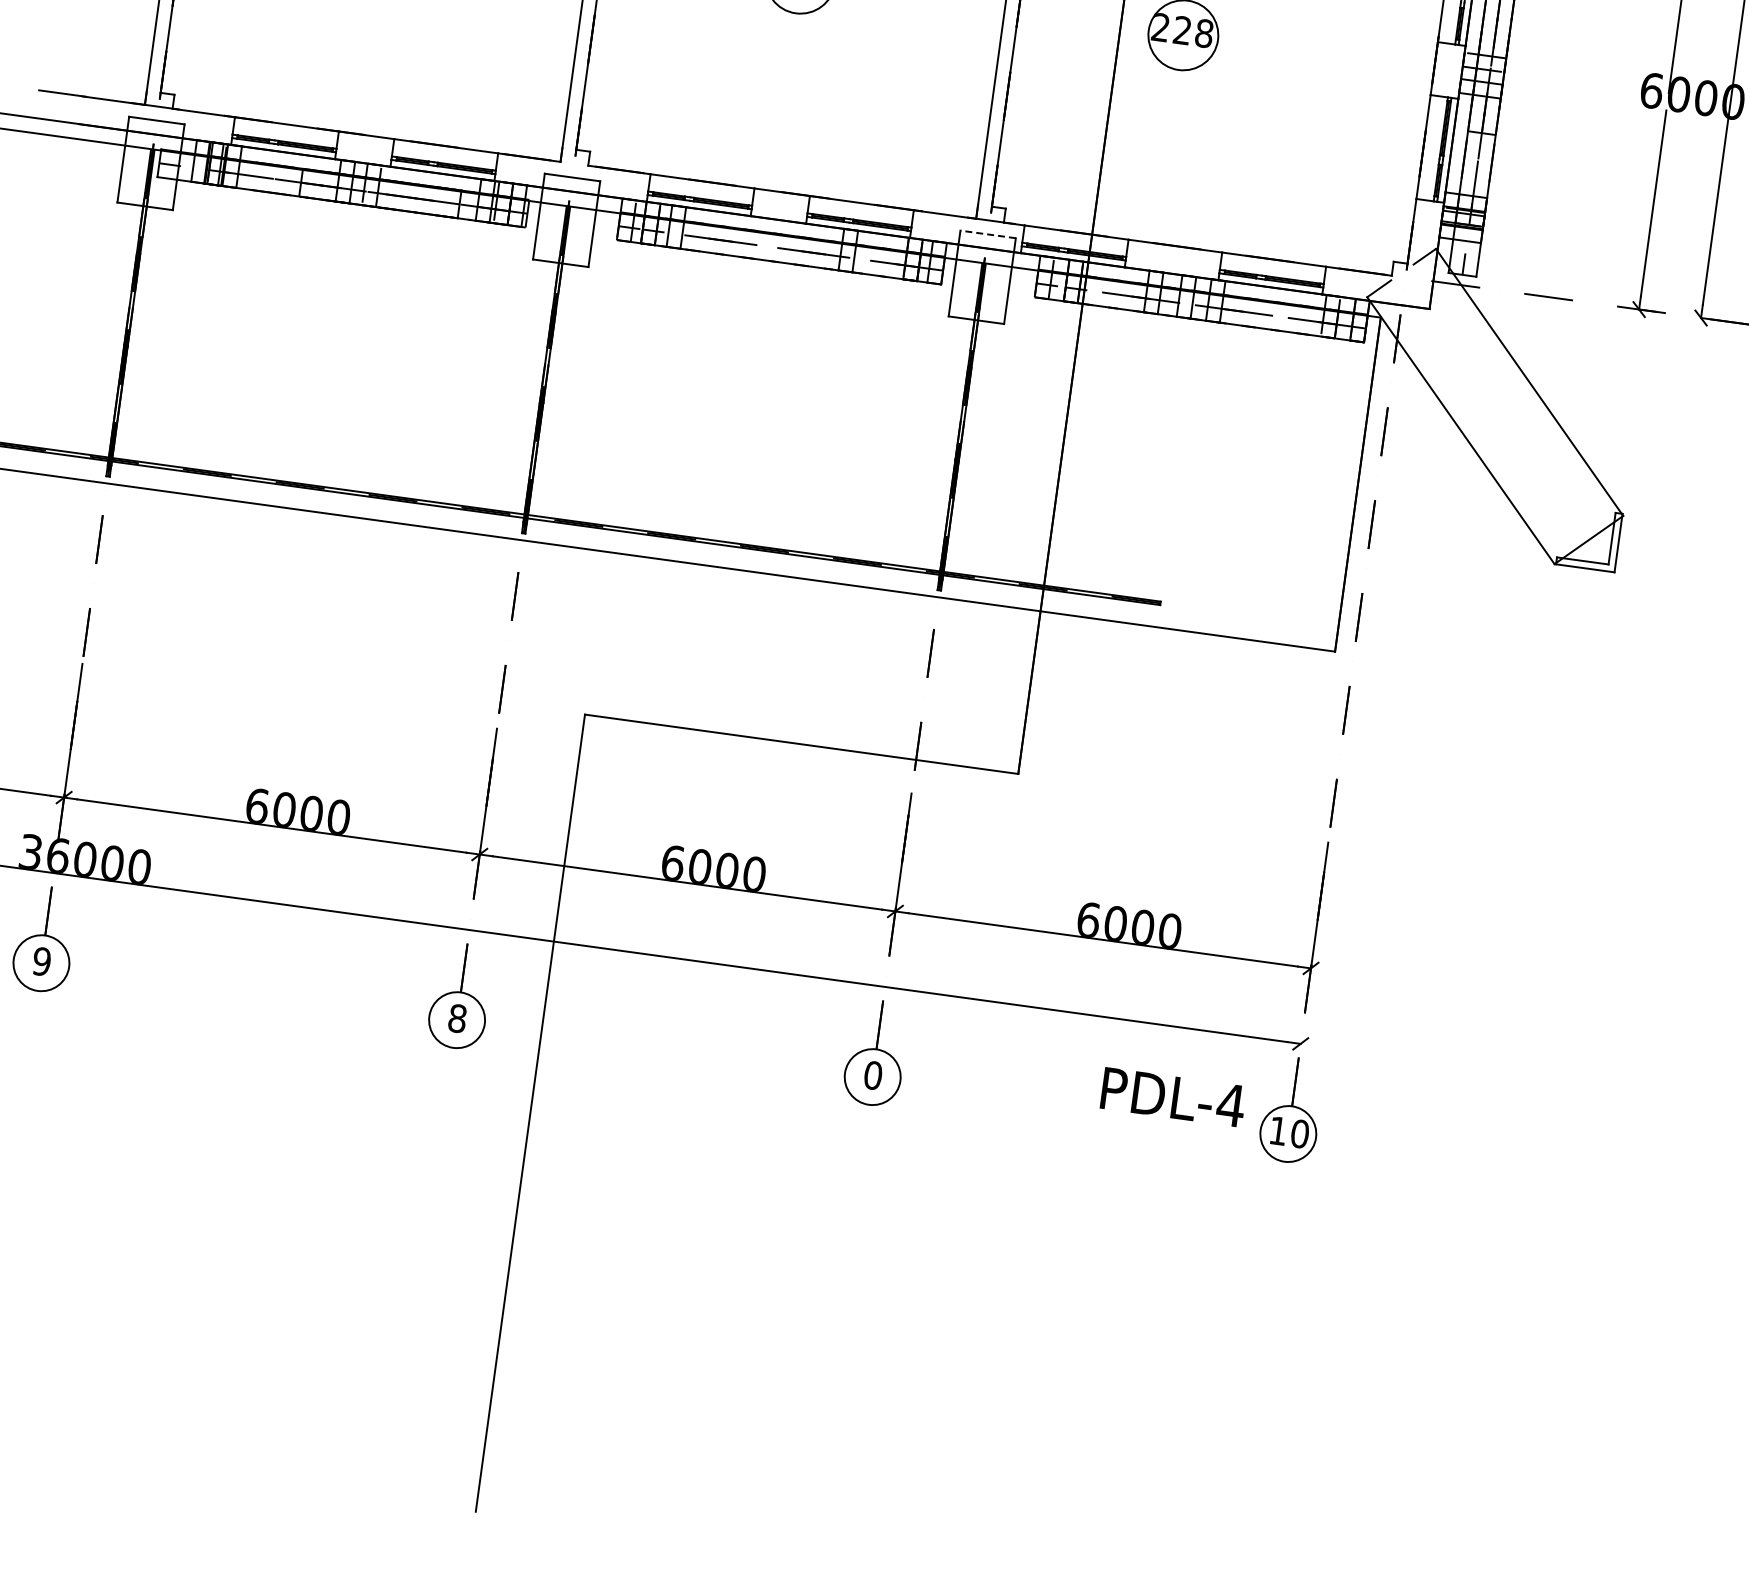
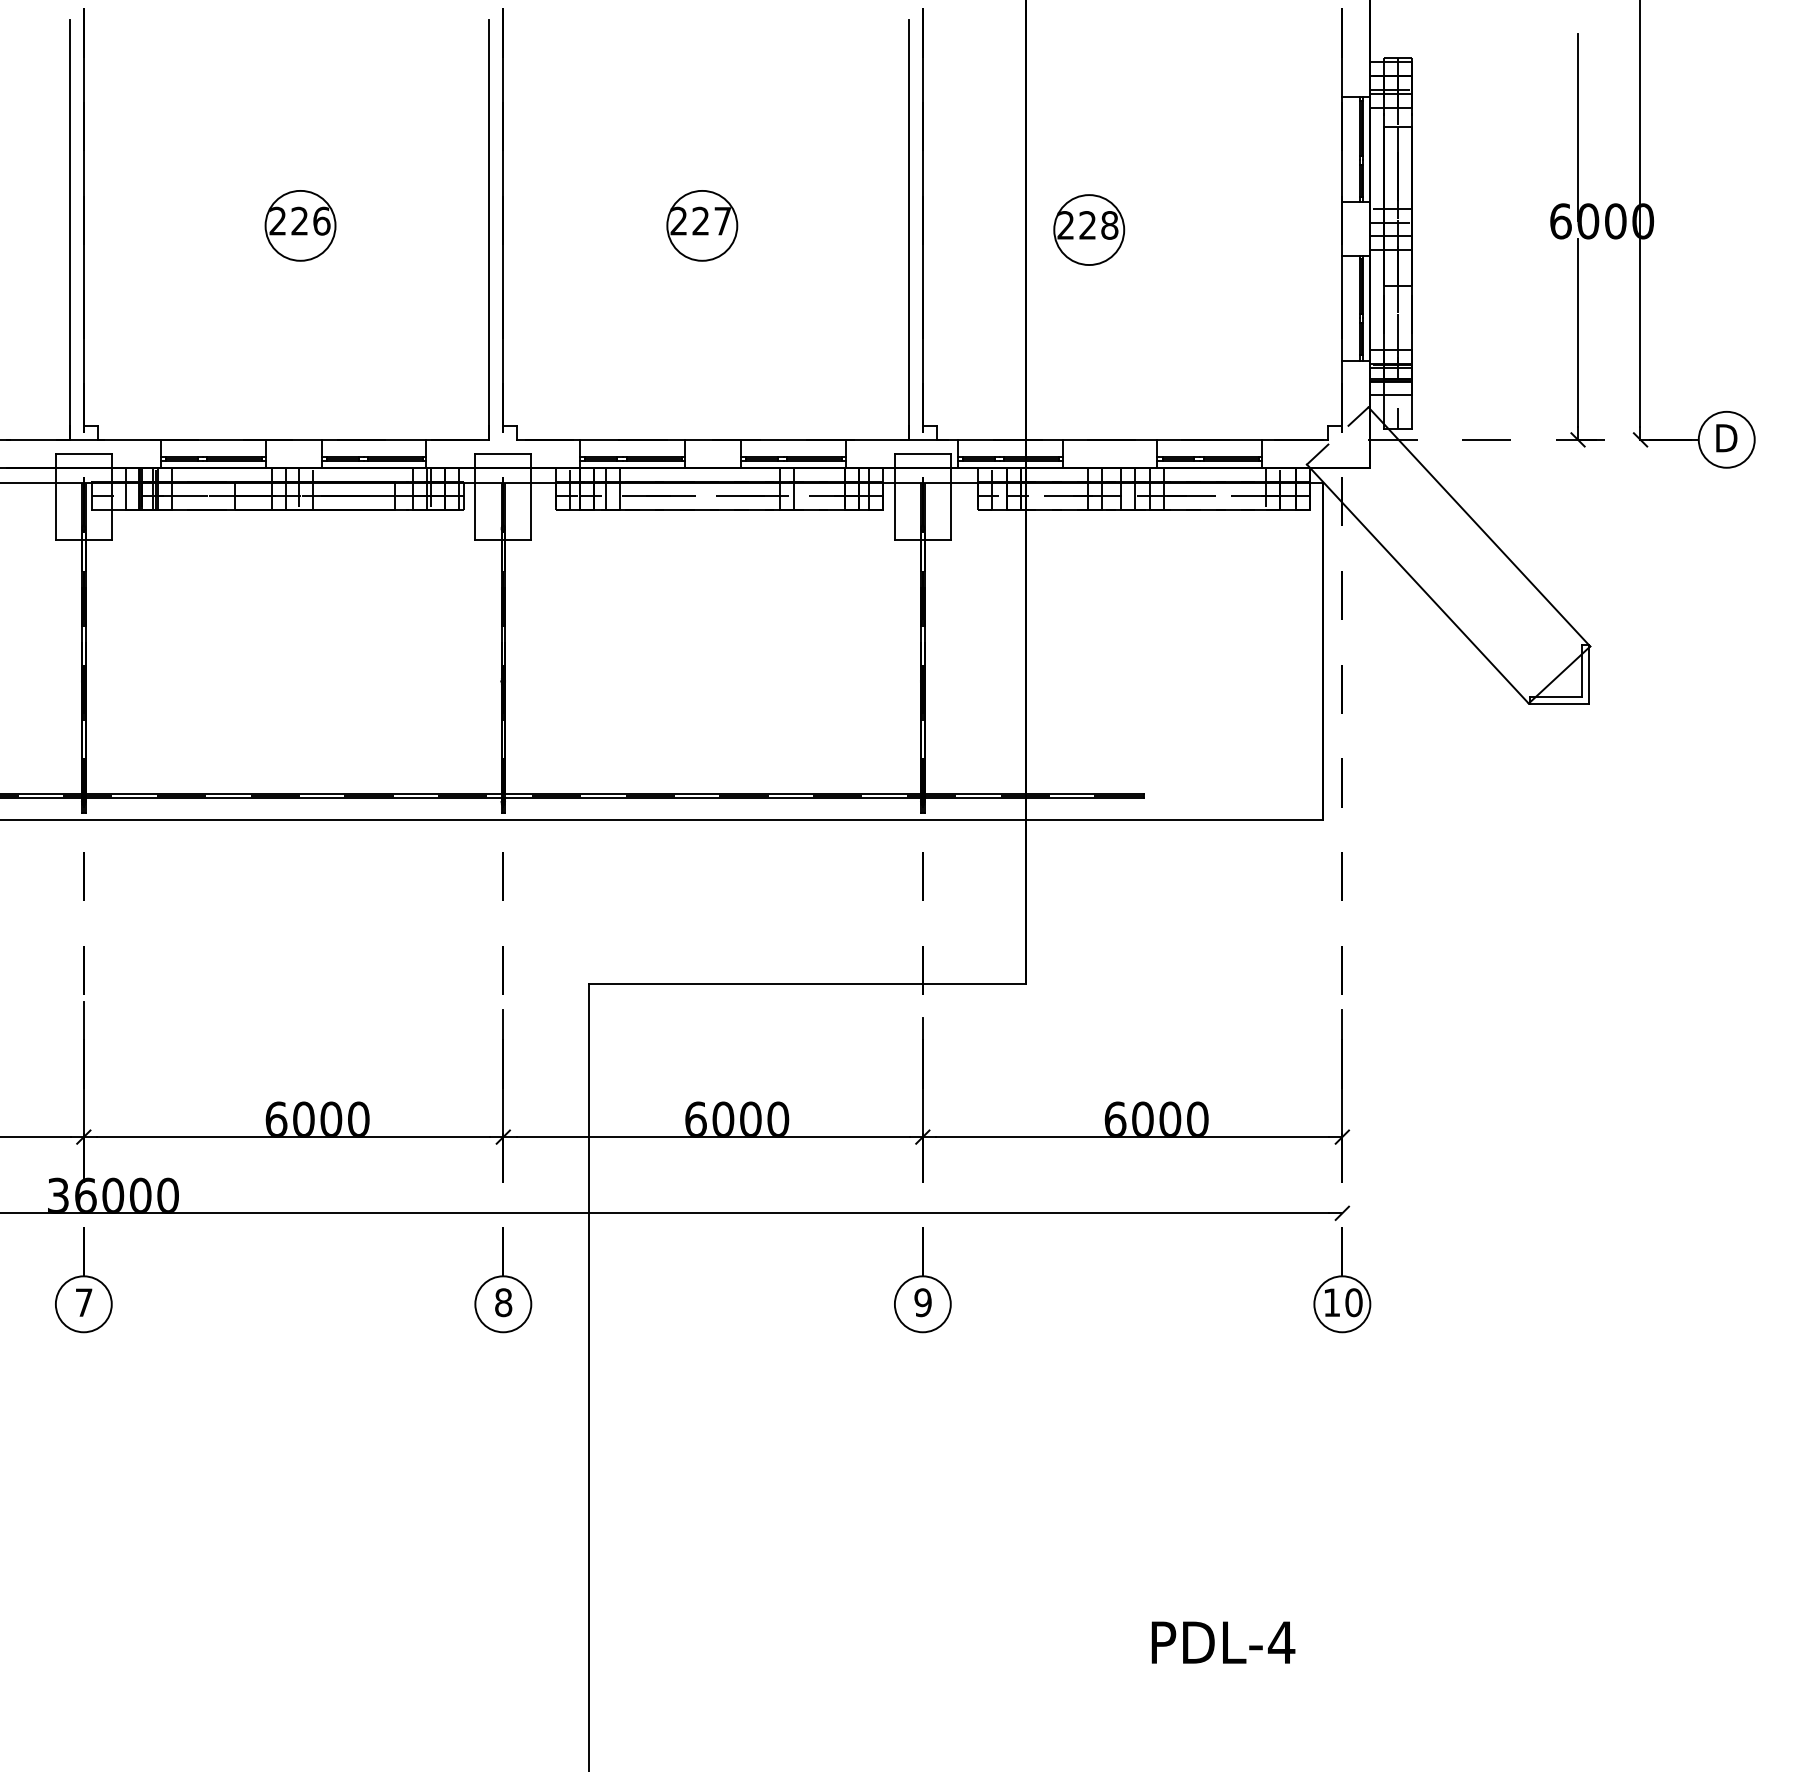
line: (987, 234) -> (922, 453), dashed -> solid
text: (41, 961) -> (83, 1302), 9 -> 7
text: (872, 1075) -> (922, 1302), 0 -> 9
text: (1173, 1097) -> (1223, 1642), moved

